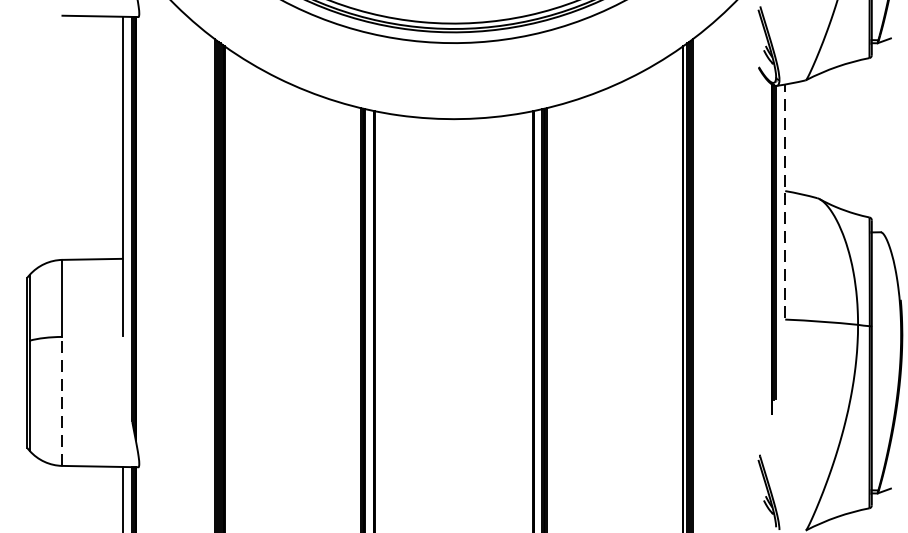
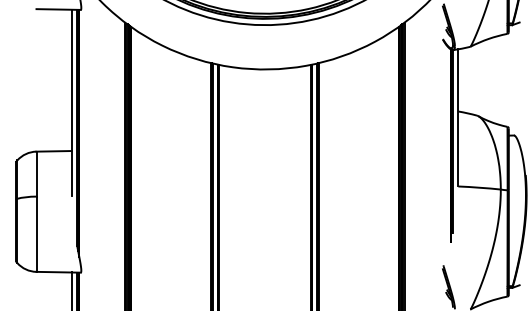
line: (785, 201) -> (458, 117), dashed -> solid
line: (62, 401) -> (36, 234), dashed -> solid

